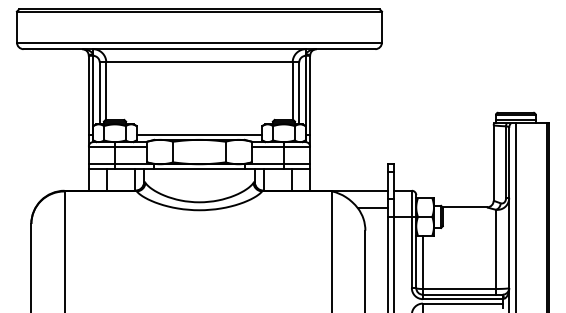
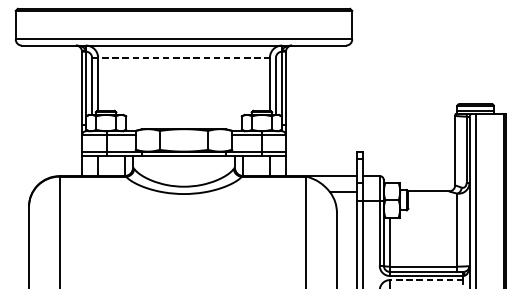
line: (199, 62) -> (184, 57), solid -> dashed
line: (199, 135) -> (184, 125), removed
line: (462, 303) -> (426, 280), solid -> dashed

